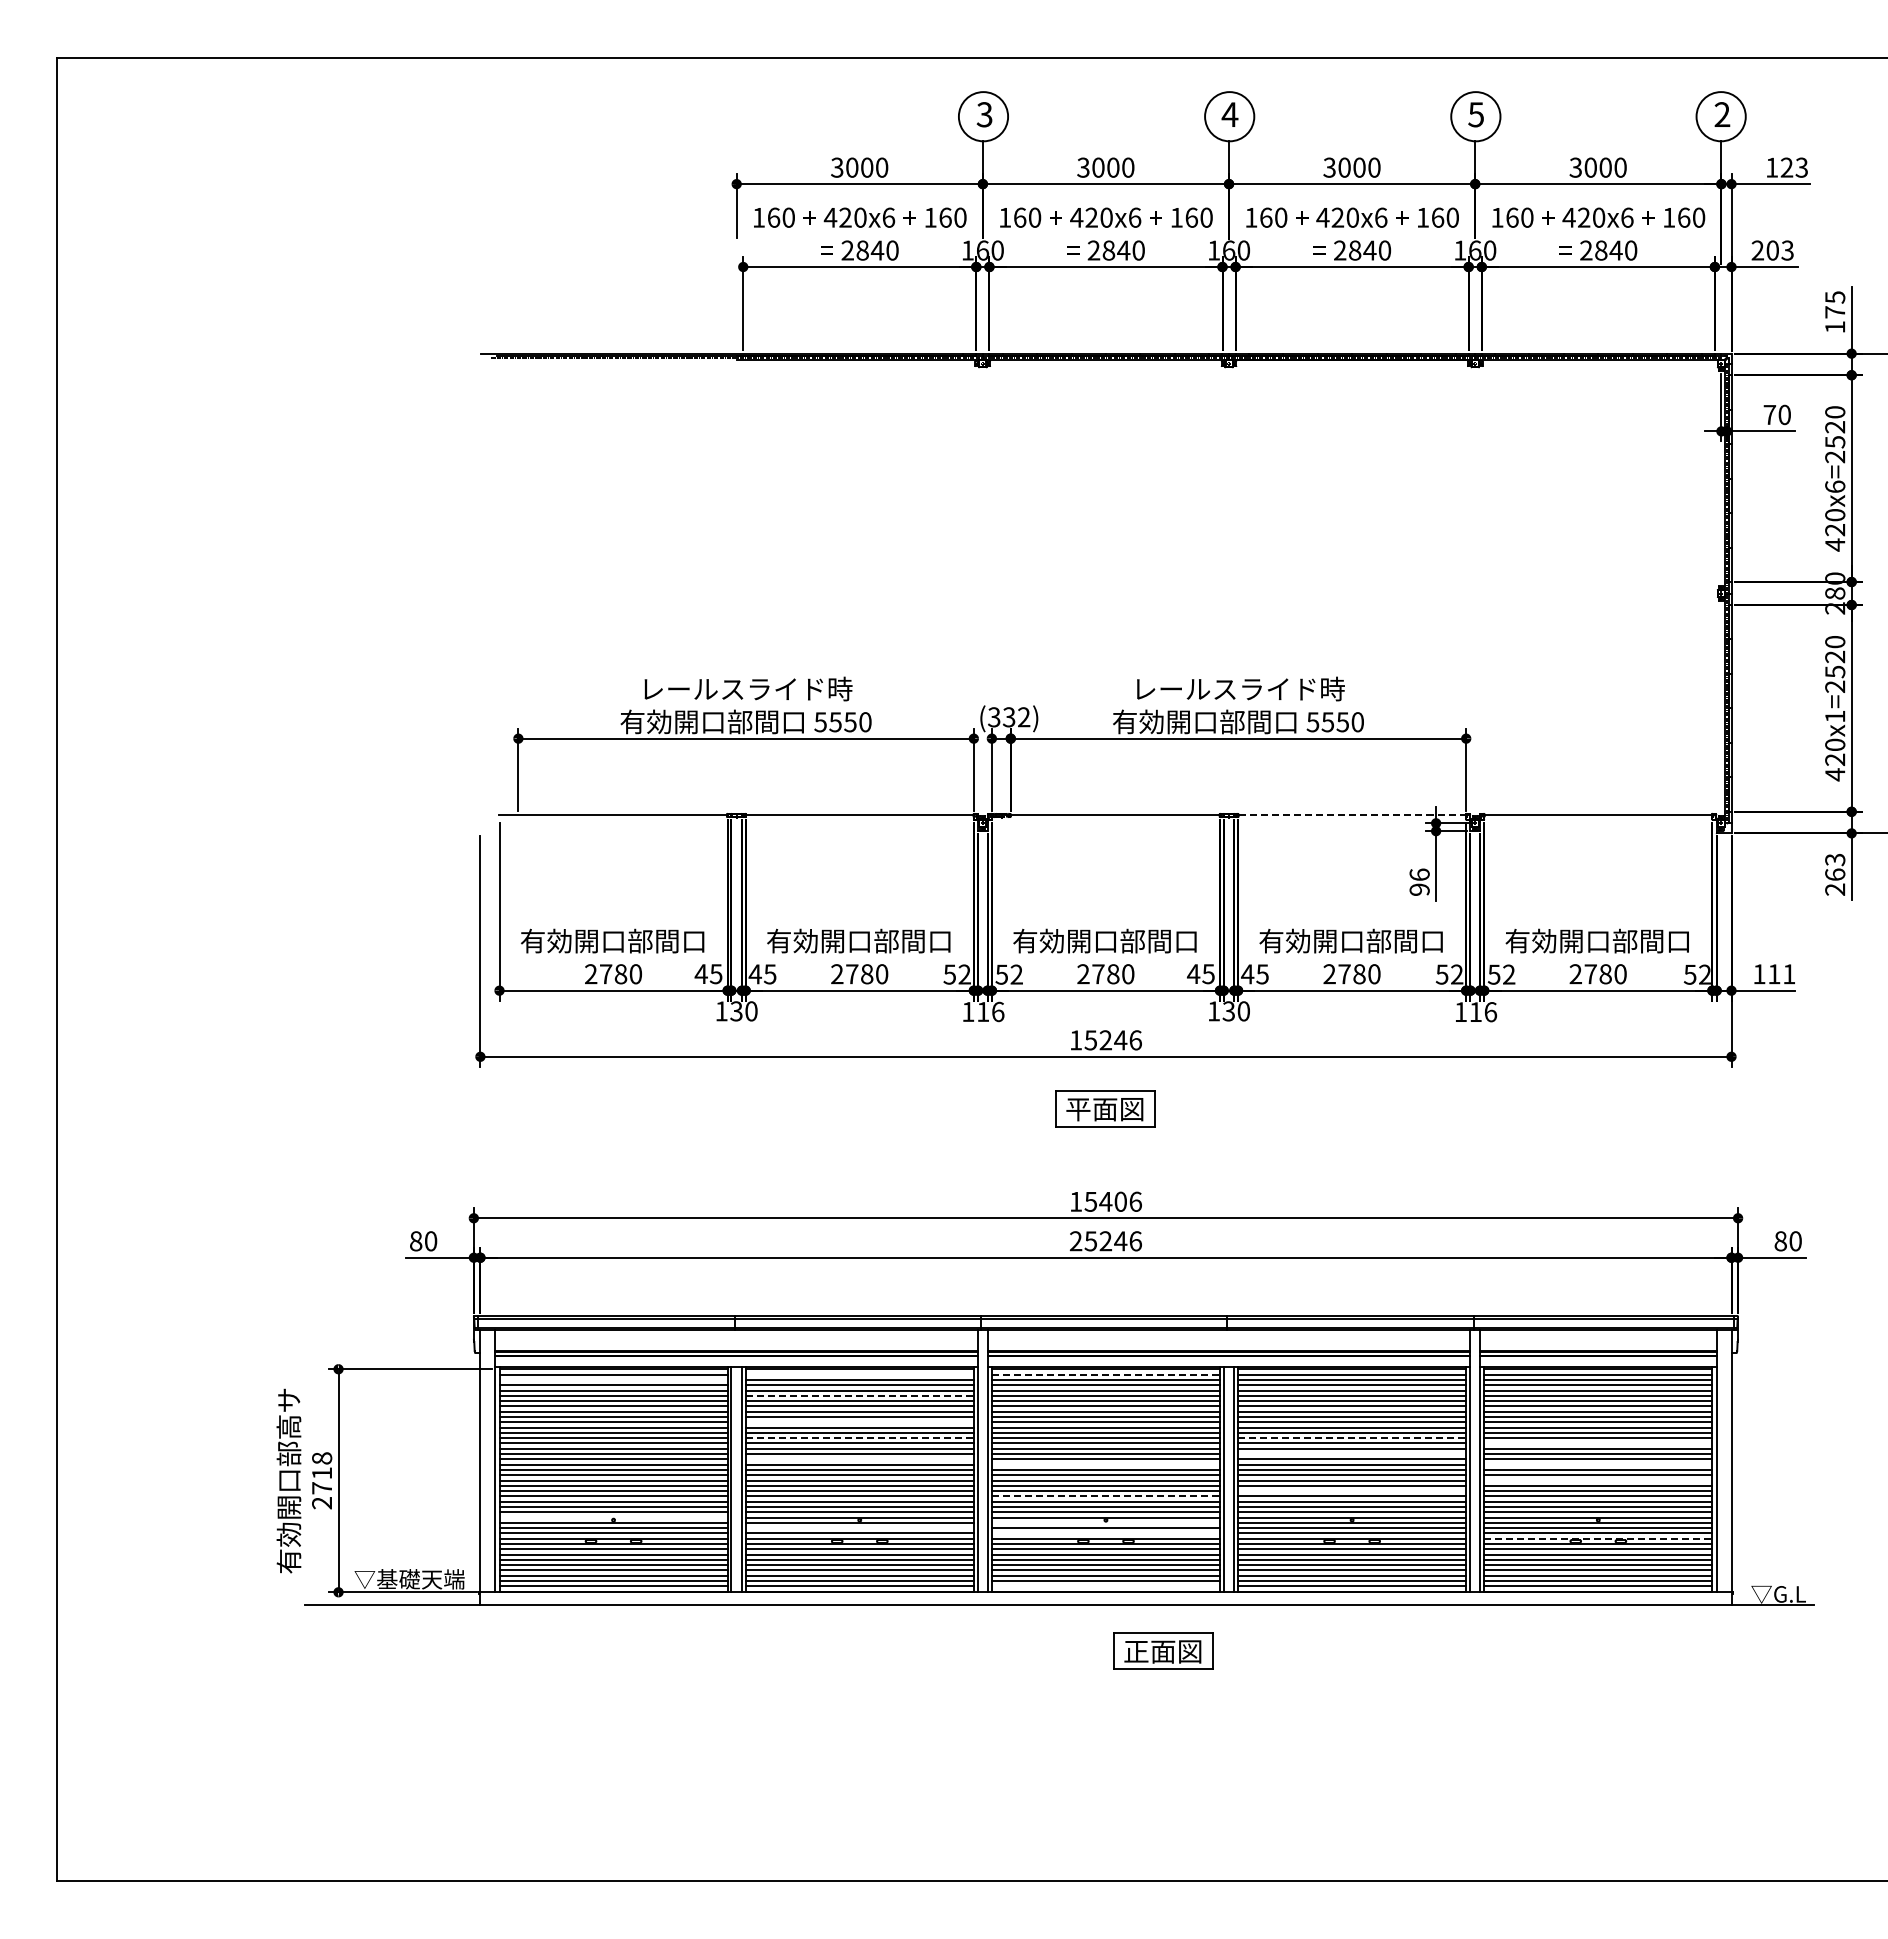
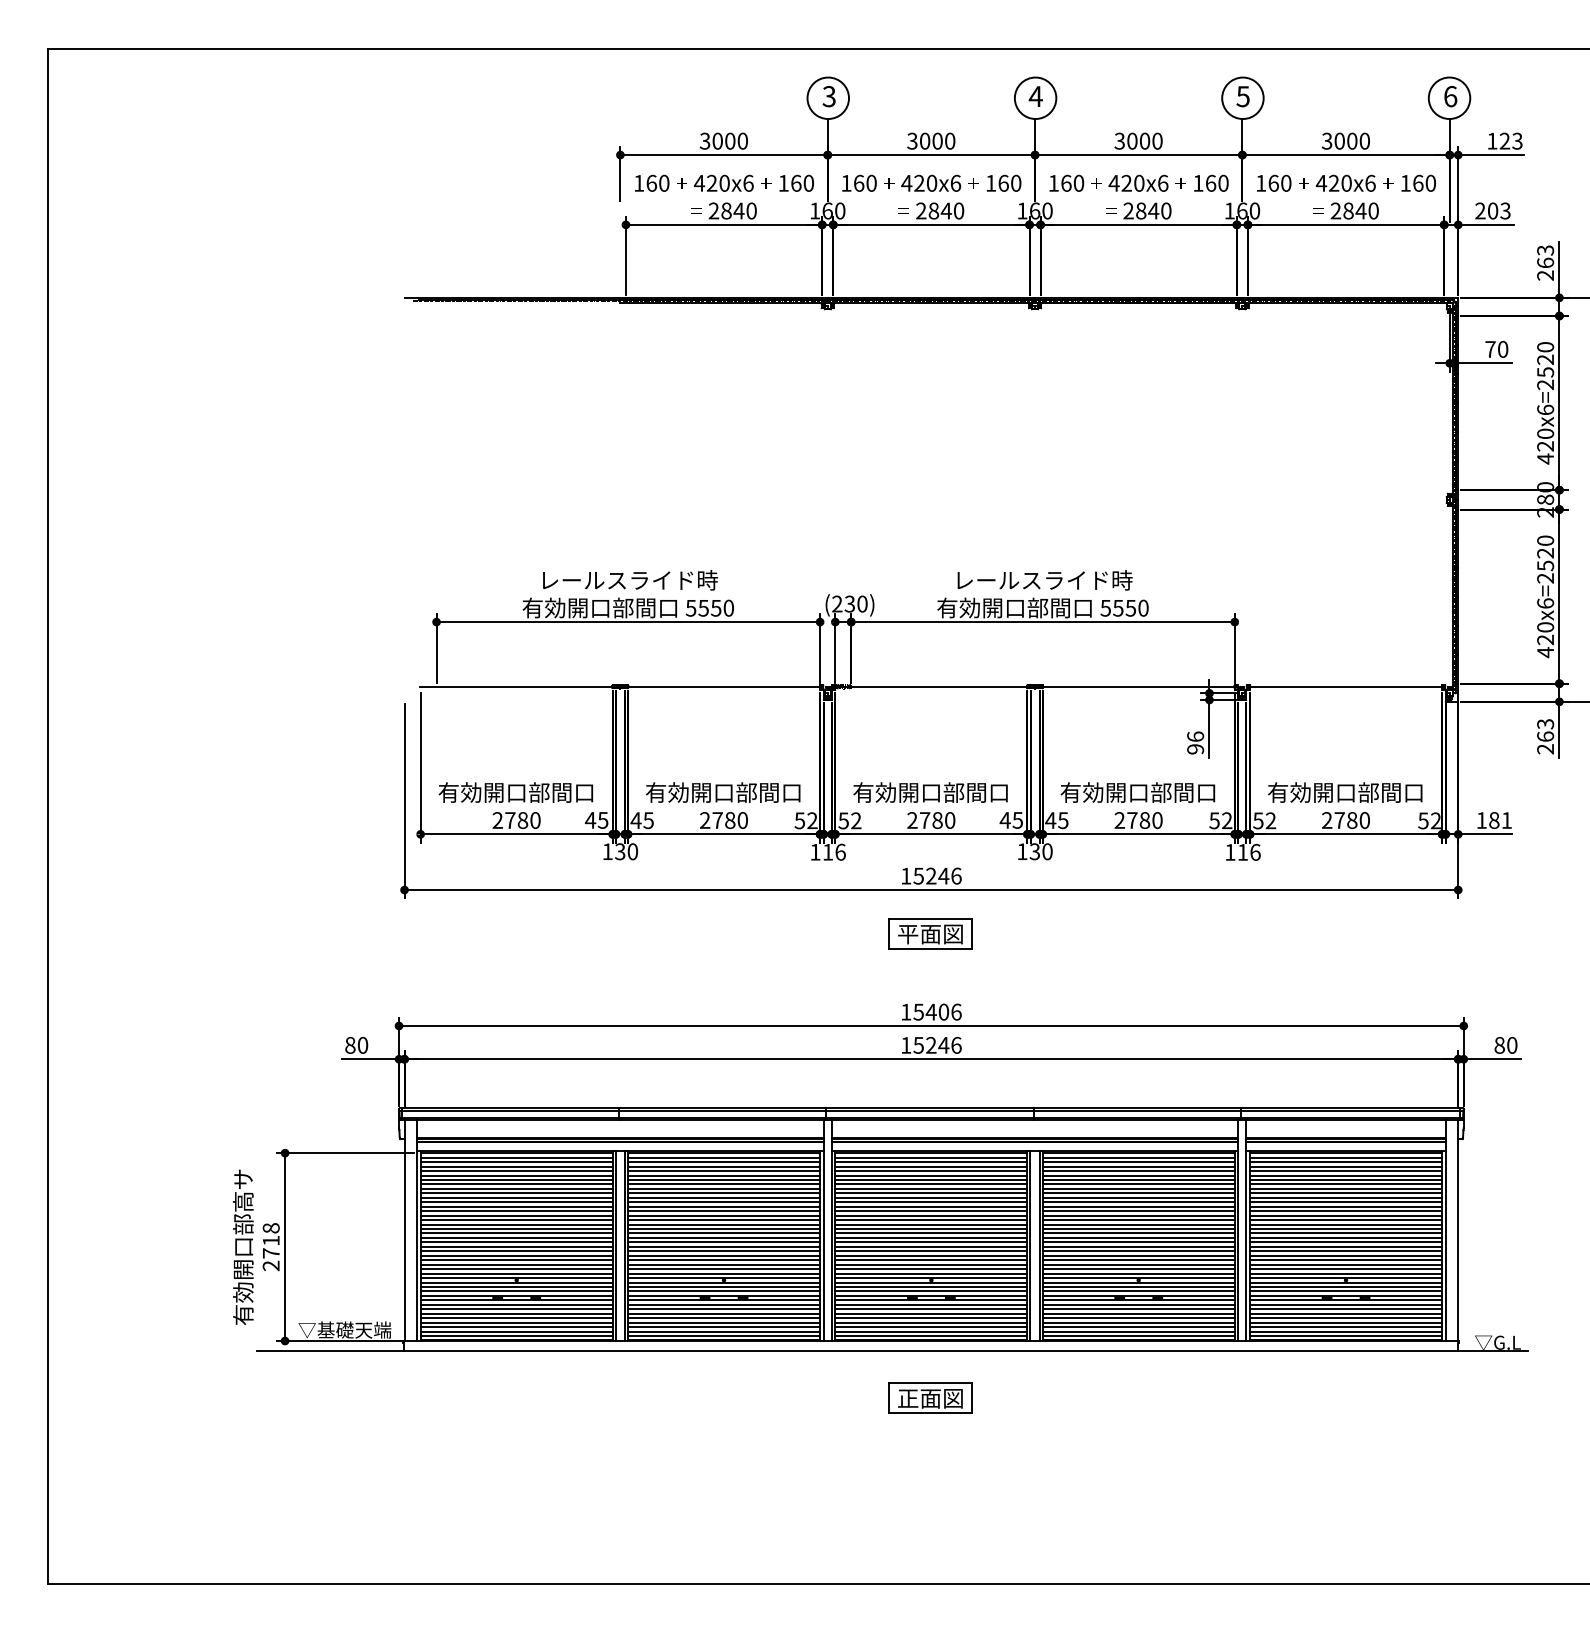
text: (1722, 114) -> (1450, 96), 2 -> 6
text: (1835, 312) -> (1545, 263), 175 -> 263
text: (1835, 716) -> (1545, 603), 420x1=2520 -> 420x6=2520
text: (1009, 717) -> (850, 604), (332) -> (230)
line: (1351, 815) -> (1138, 686), dashed -> solid
text: (1774, 974) -> (1494, 820), 111 -> 181
text: (1075, 1241) -> (905, 1045), 25246 -> 15246
line: (859, 1374) -> (723, 1157), added
line: (1105, 1374) -> (931, 1157), dashed -> solid
line: (613, 1379) -> (516, 1161), added
line: (859, 1395) -> (723, 1175), dashed -> solid
line: (859, 1422) -> (723, 1198), added
line: (859, 1438) -> (723, 1211), dashed -> solid
line: (1352, 1438) -> (1139, 1211), dashed -> solid
line: (1598, 1443) -> (1346, 1215), added
line: (1352, 1454) -> (1139, 1224), added
line: (859, 1459) -> (723, 1229), added
line: (1105, 1464) -> (931, 1233), added
line: (1598, 1464) -> (1346, 1233), added
line: (1598, 1480) -> (1346, 1246), added
line: (1352, 1491) -> (1139, 1256), added
line: (1105, 1496) -> (931, 1260), dashed -> solid
line: (613, 1517) -> (516, 1278), added
line: (1105, 1522) -> (931, 1282), added
line: (859, 1528) -> (723, 1287), added
line: (1105, 1533) -> (931, 1291), added
line: (1598, 1538) -> (1346, 1295), dashed -> solid
line: (1105, 1586) -> (931, 1336), added
part: (1163, 1650) -> (931, 1397), moved

